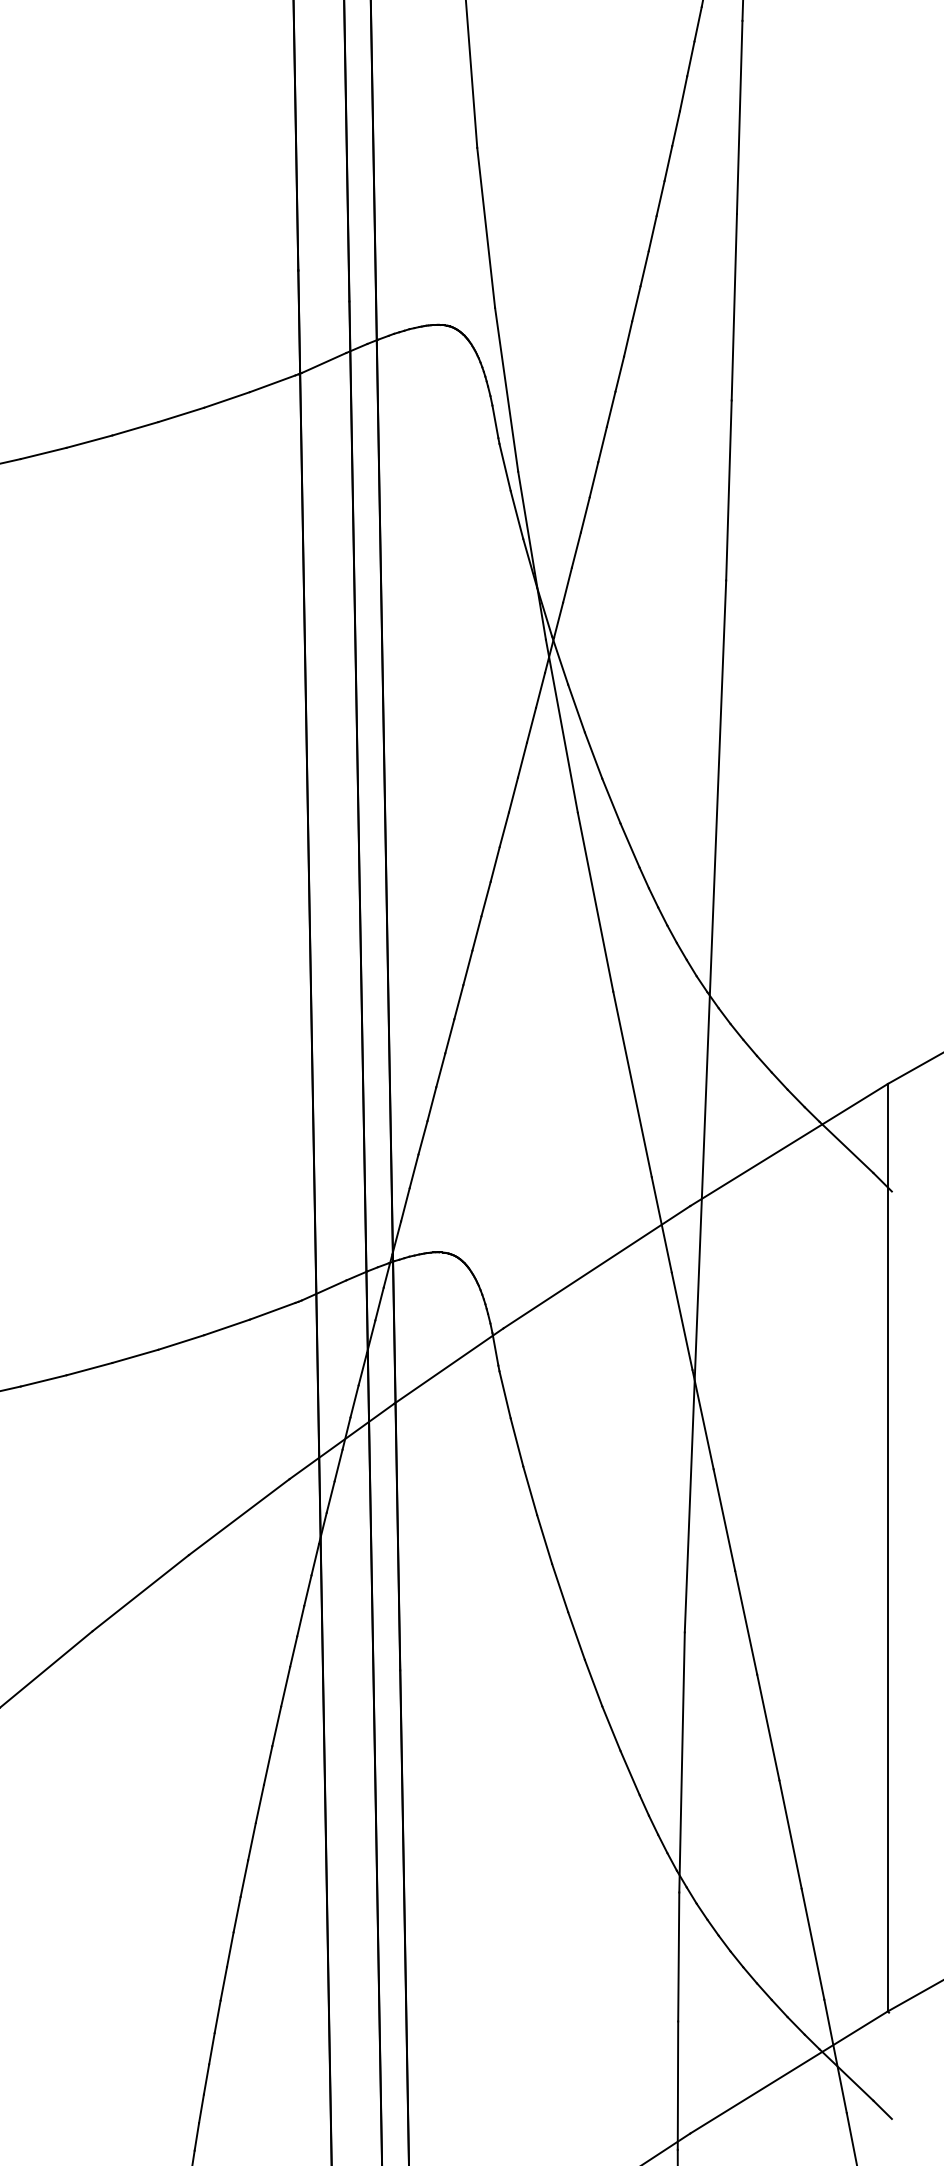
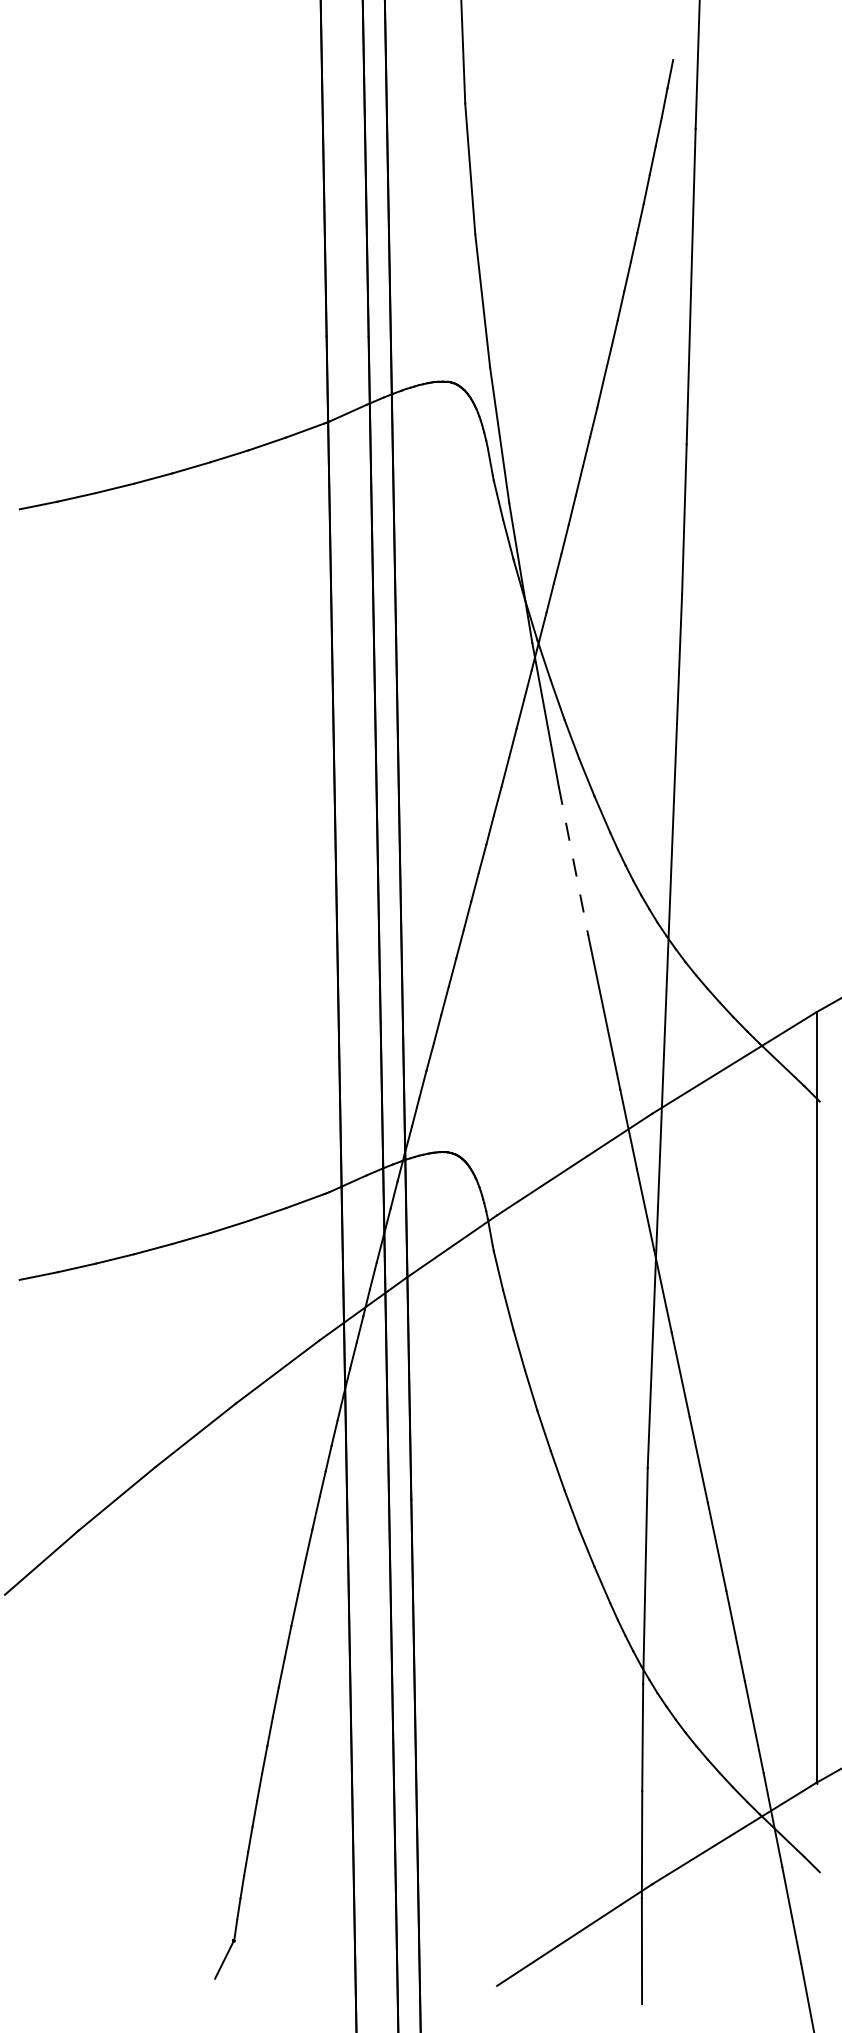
line: (595, 902) -> (573, 861), solid -> dashed

